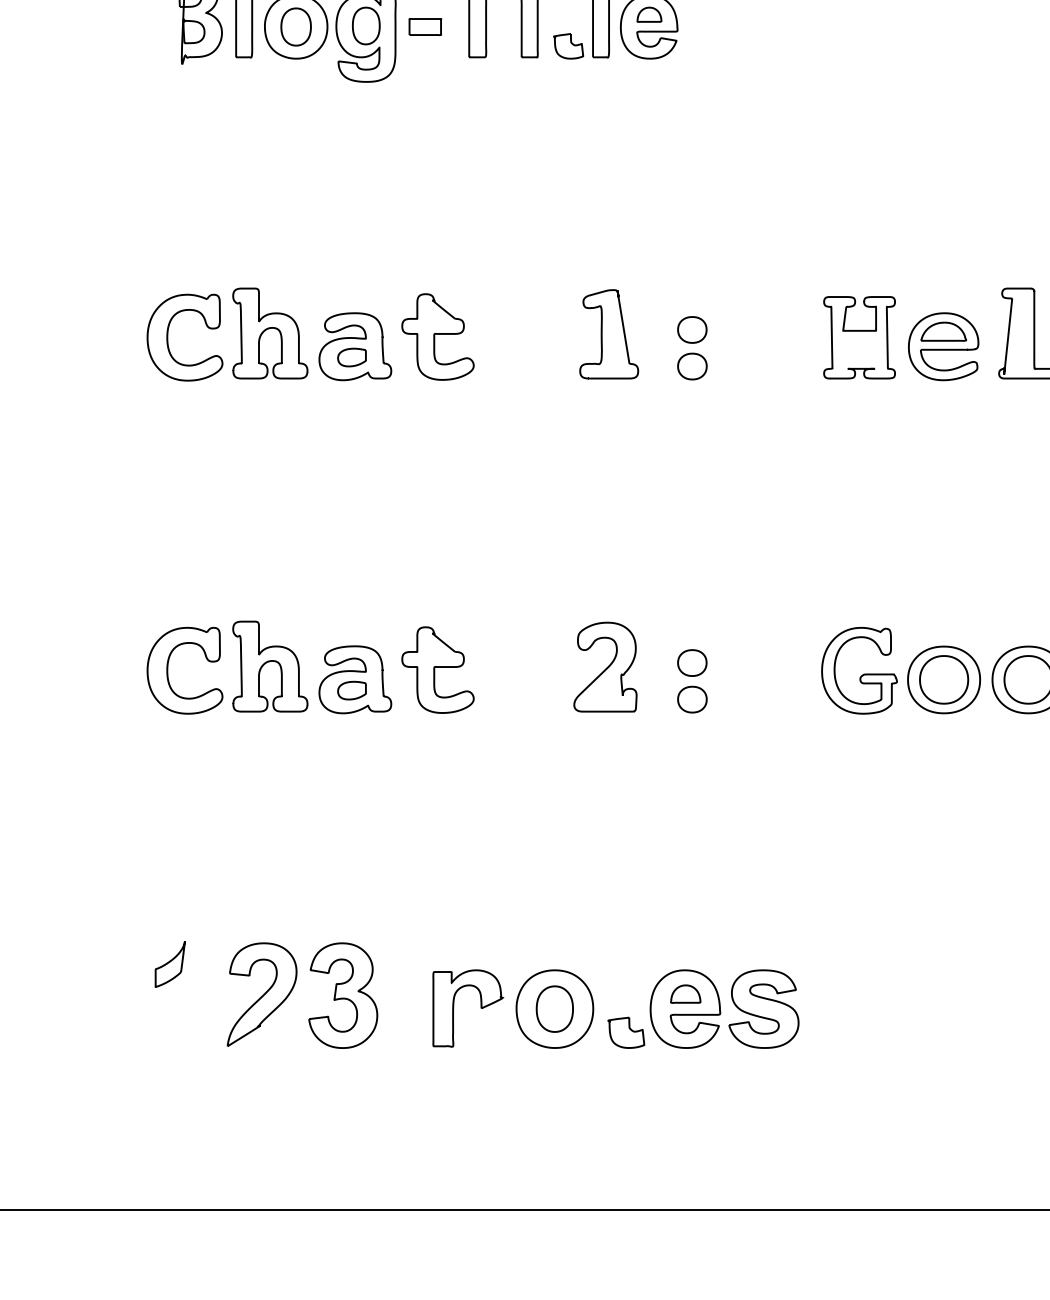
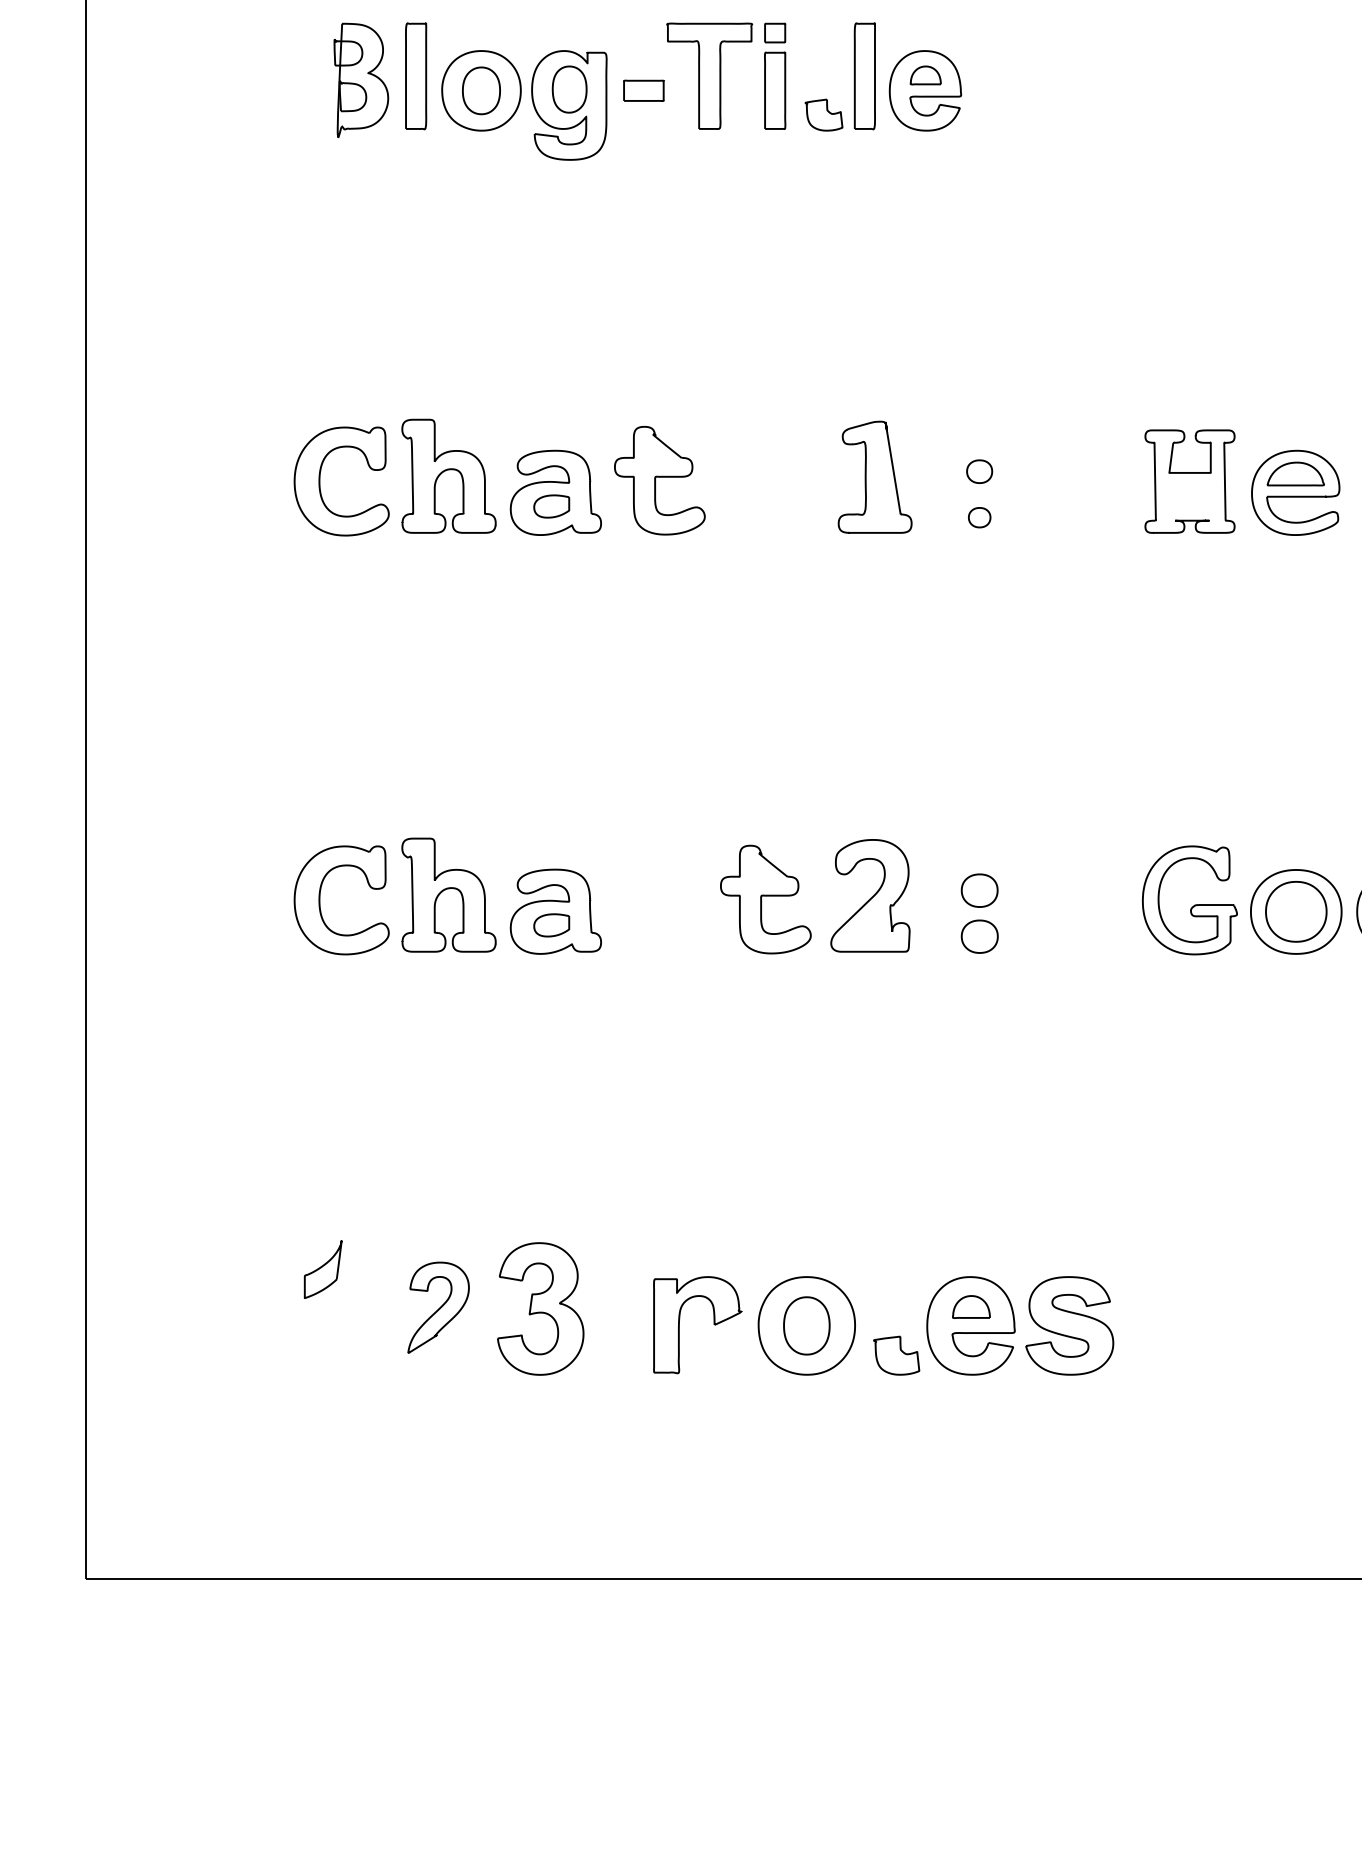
part: (692, 329) -> (979, 471), size x0.7
part: (692, 366) -> (979, 517), size x0.6
part: (437, 670) -> (765, 899), moved
part: (261, 994) -> (438, 1307), size x0.7

